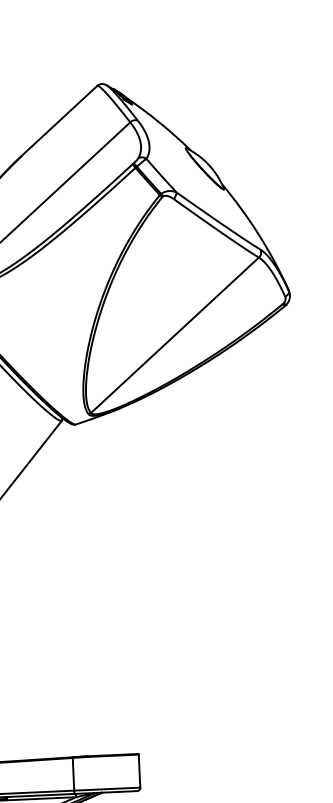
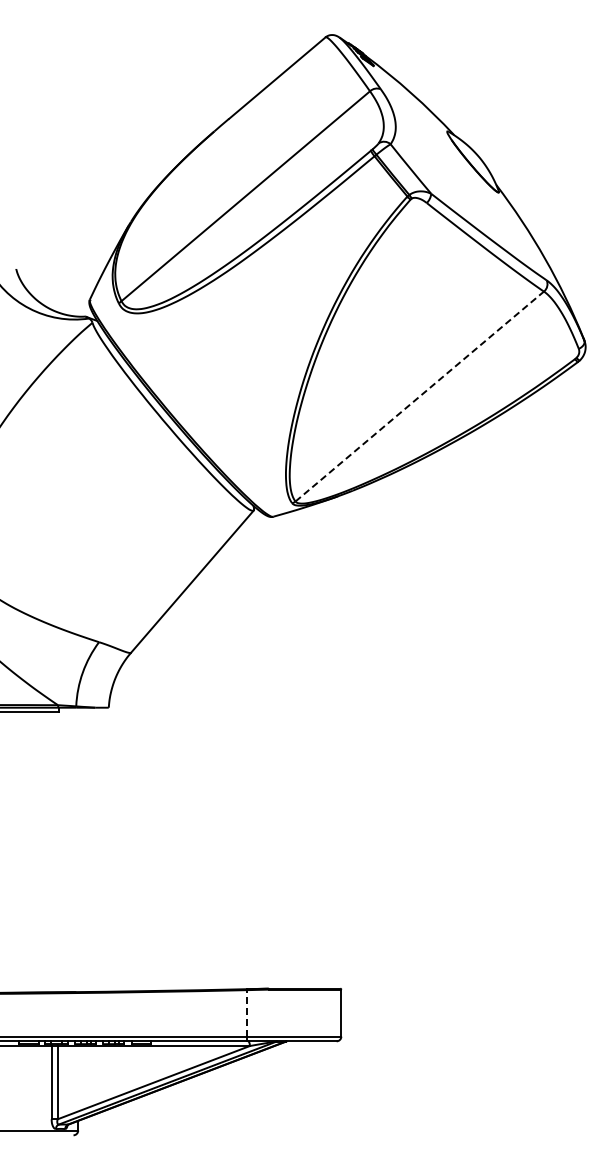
line: (174, 335) -> (419, 396), solid -> dashed
line: (73, 773) -> (247, 1012), solid -> dashed

